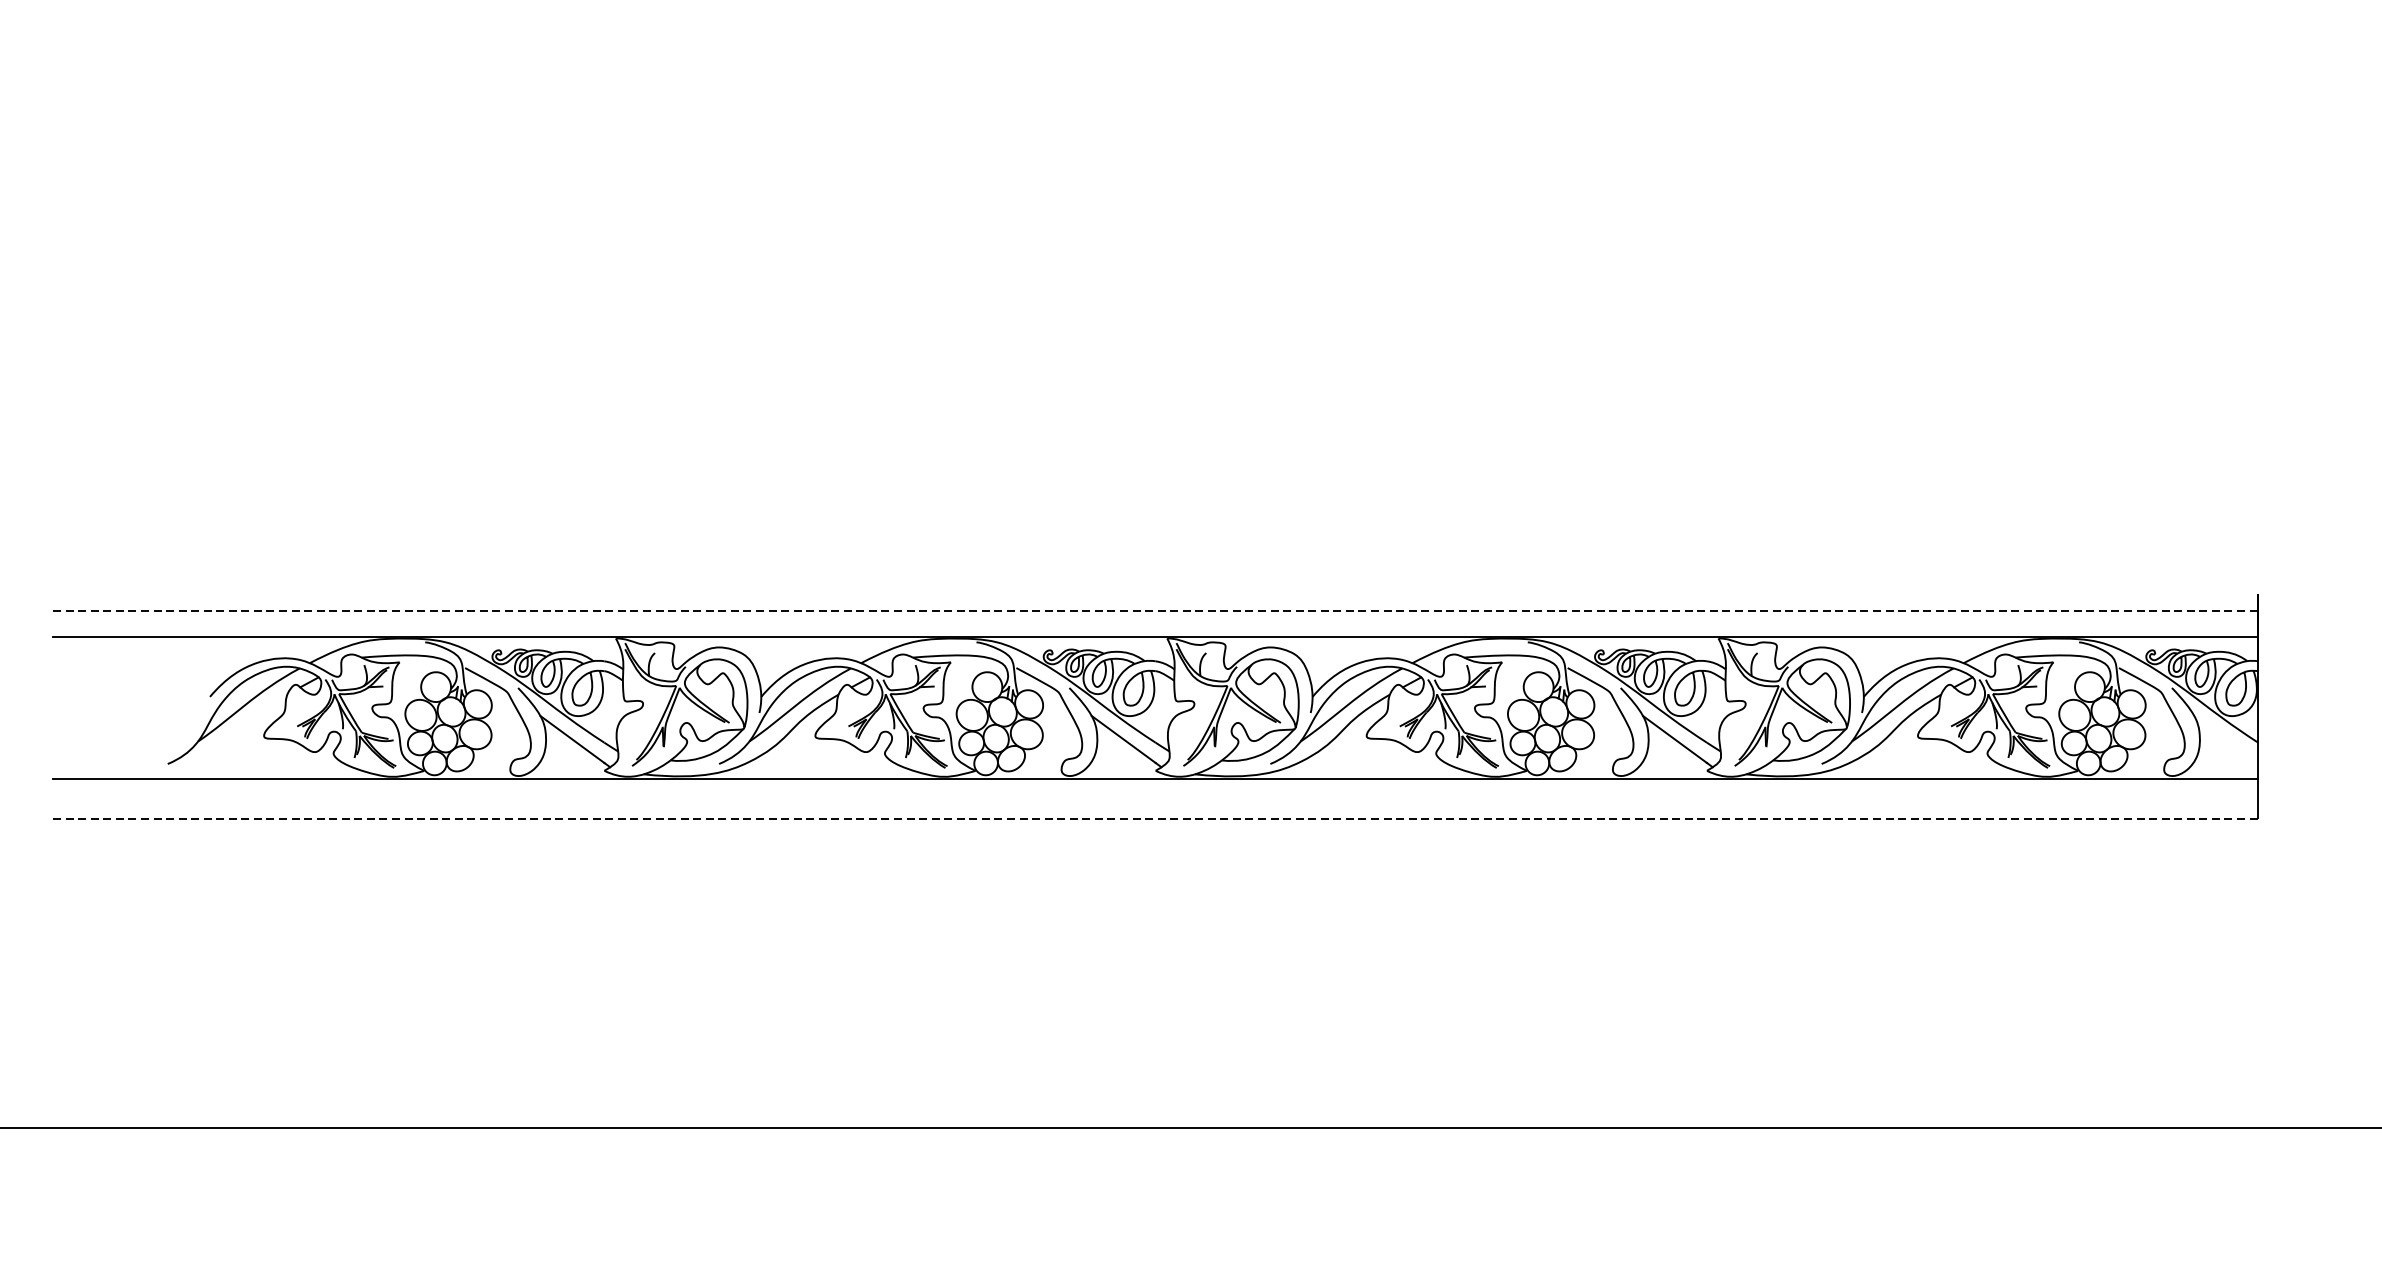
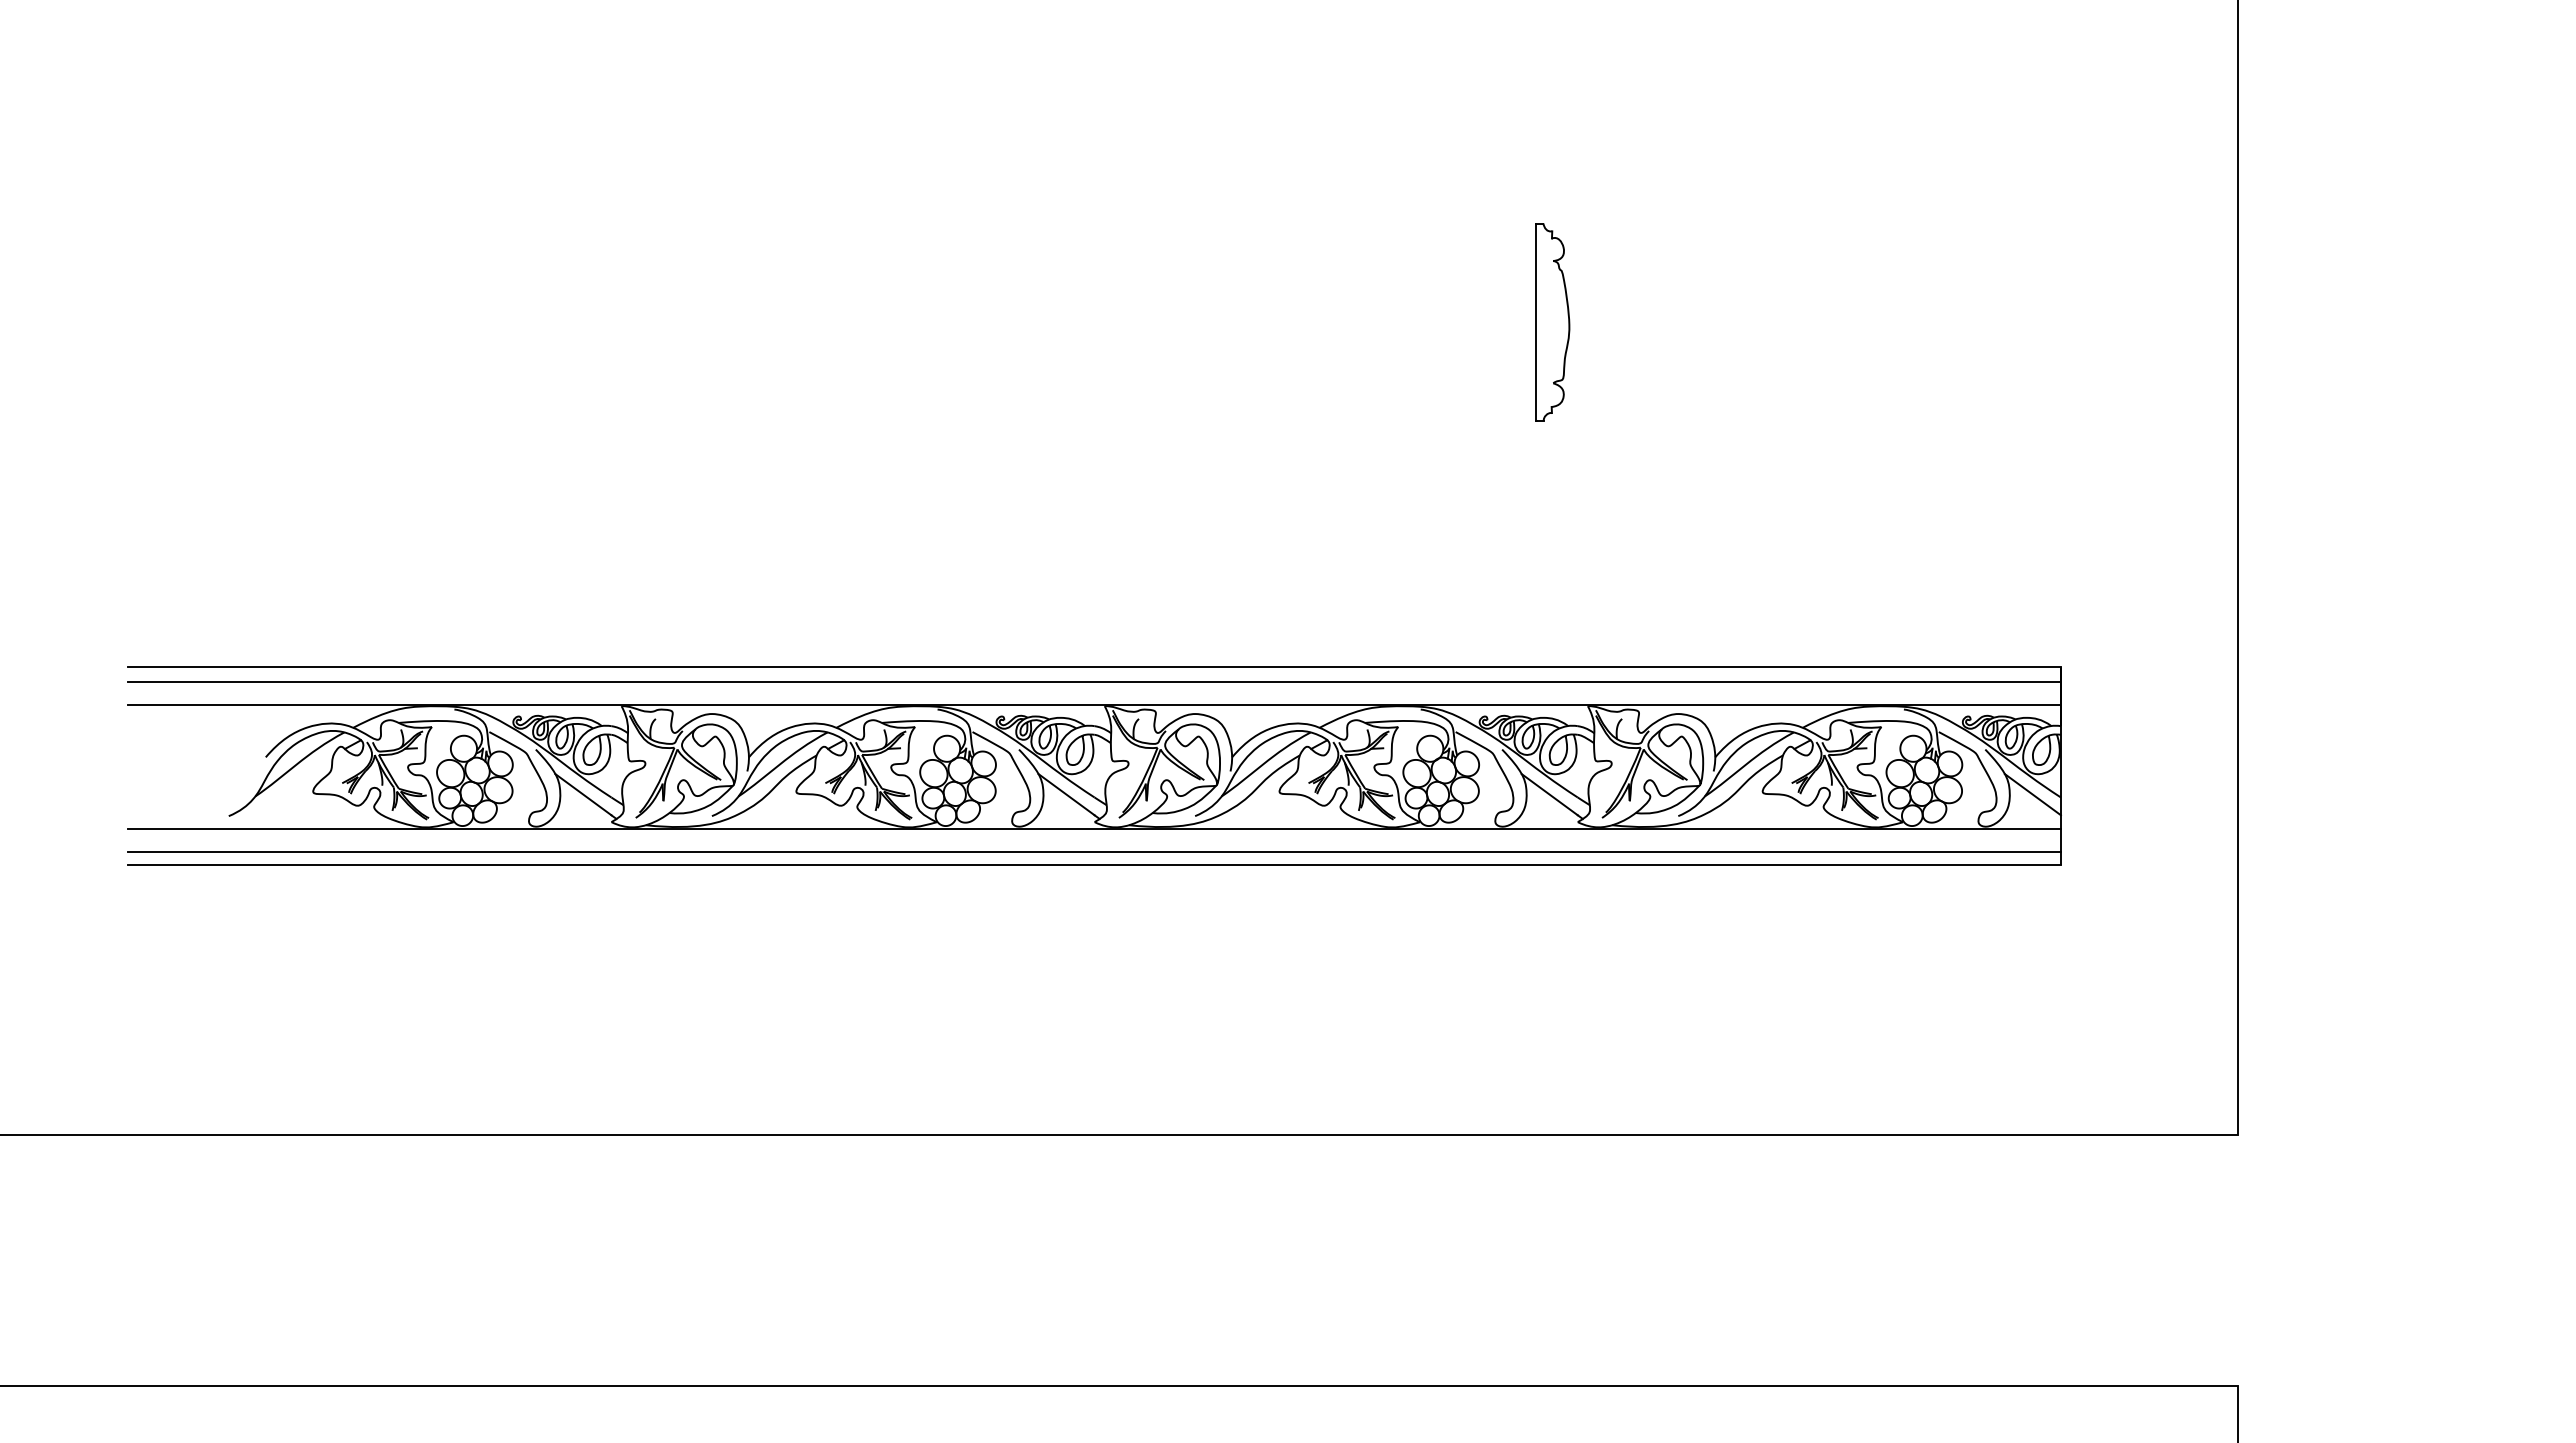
part: (1678, 200) -> (1552, 322), added
line: (1155, 594) -> (1094, 667), added
line: (1156, 610) -> (1095, 681), dashed -> solid
line: (2225, 739) -> (2032, 794), added
line: (1155, 805) -> (1094, 852), added
line: (1156, 819) -> (1095, 864), dashed -> solid

